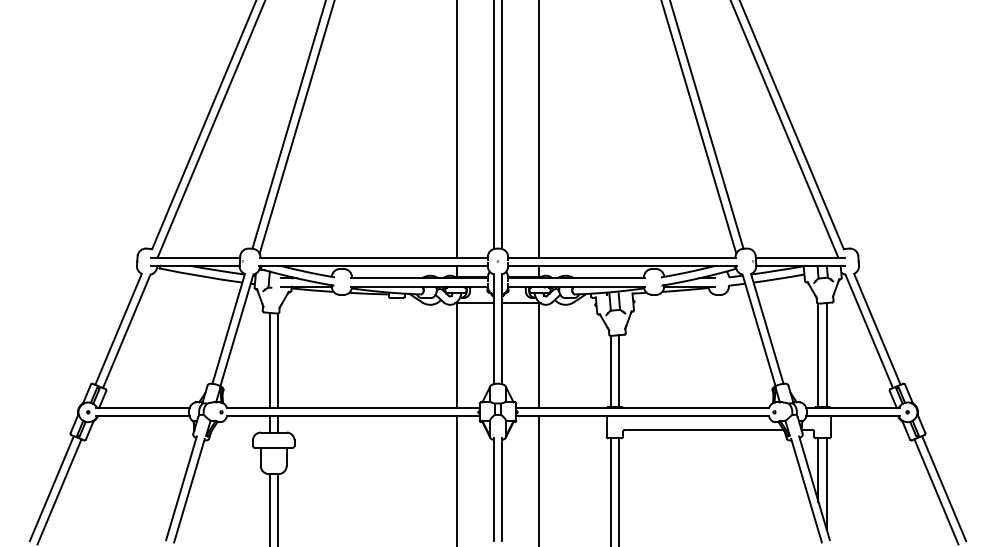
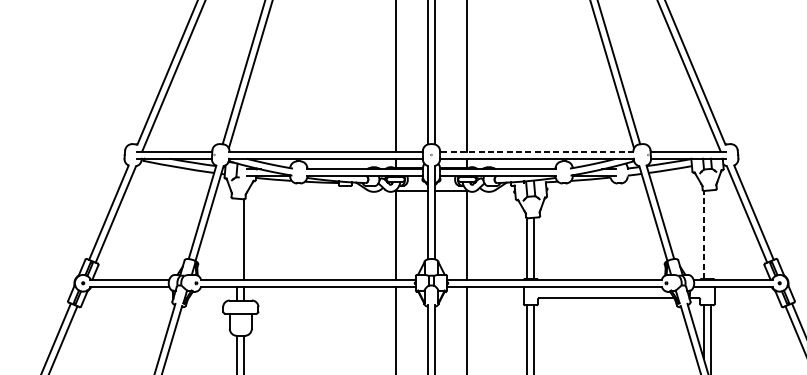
line: (621, 257) -> (536, 151), solid -> dashed
line: (818, 355) -> (703, 234), solid -> dashed
line: (826, 355) -> (710, 234), removed
line: (269, 360) -> (237, 239), removed

